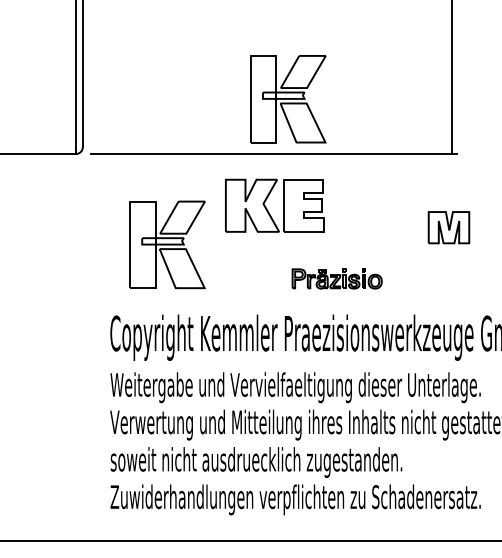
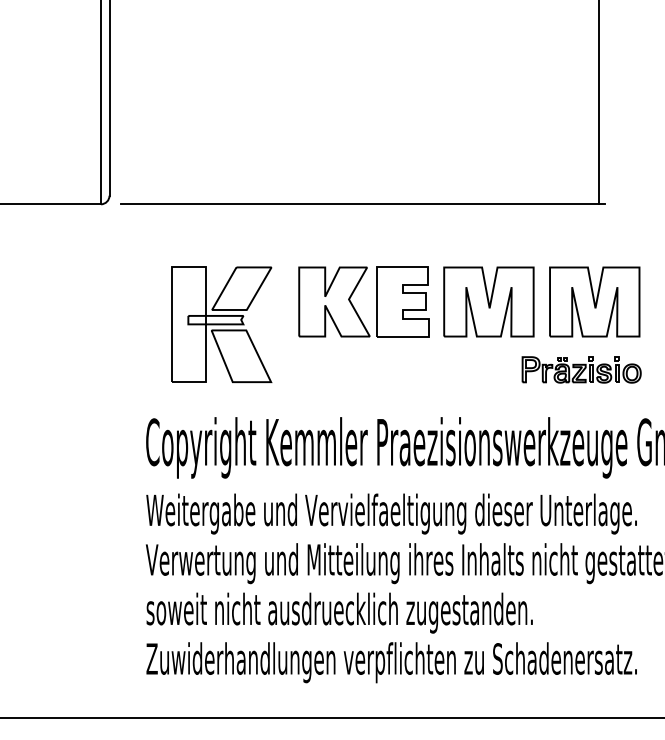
part: (287, 99) -> (381, 131), removed
part: (268, 210) -> (355, 308), moved
part: (368, 227) -> (488, 301), added
part: (448, 227) -> (594, 301), size x1.67
part: (337, 278) -> (581, 369), moved

